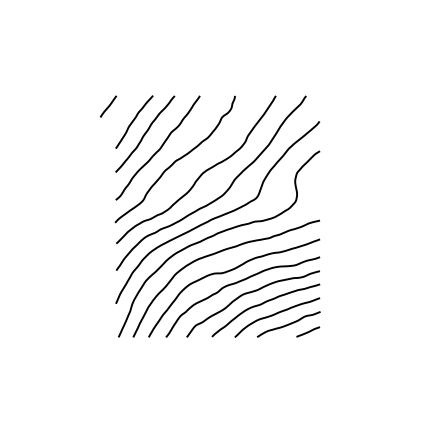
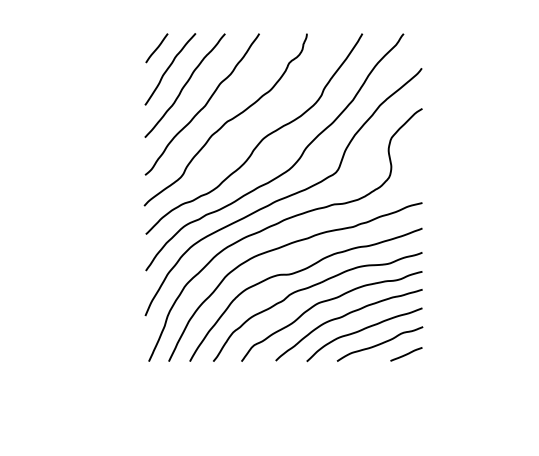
line: (108, 106) -> (156, 48), moved

